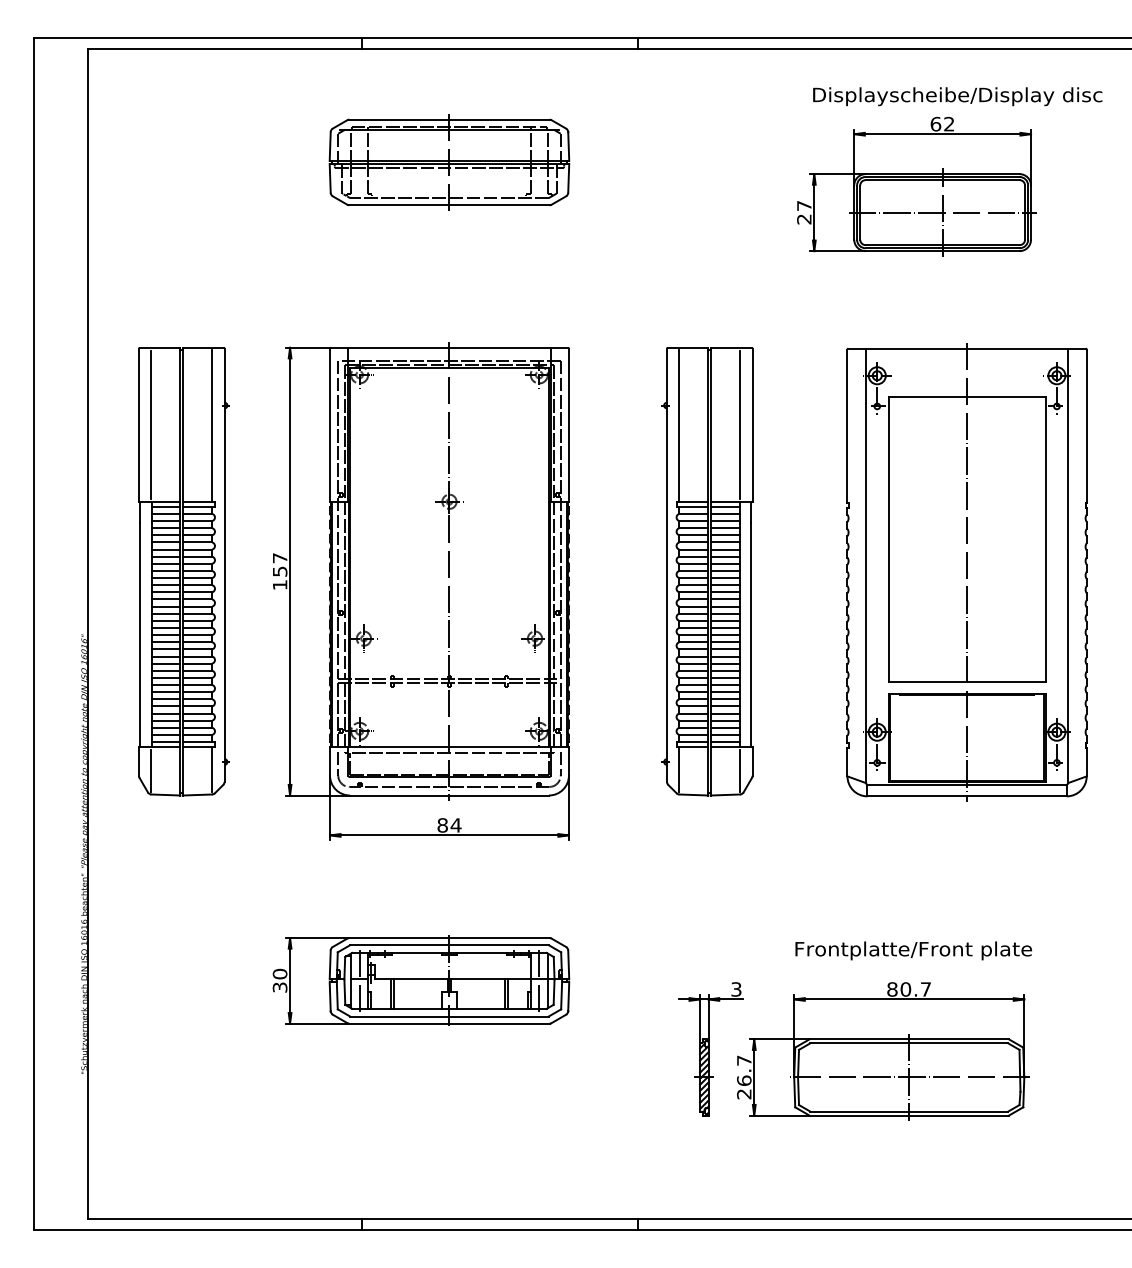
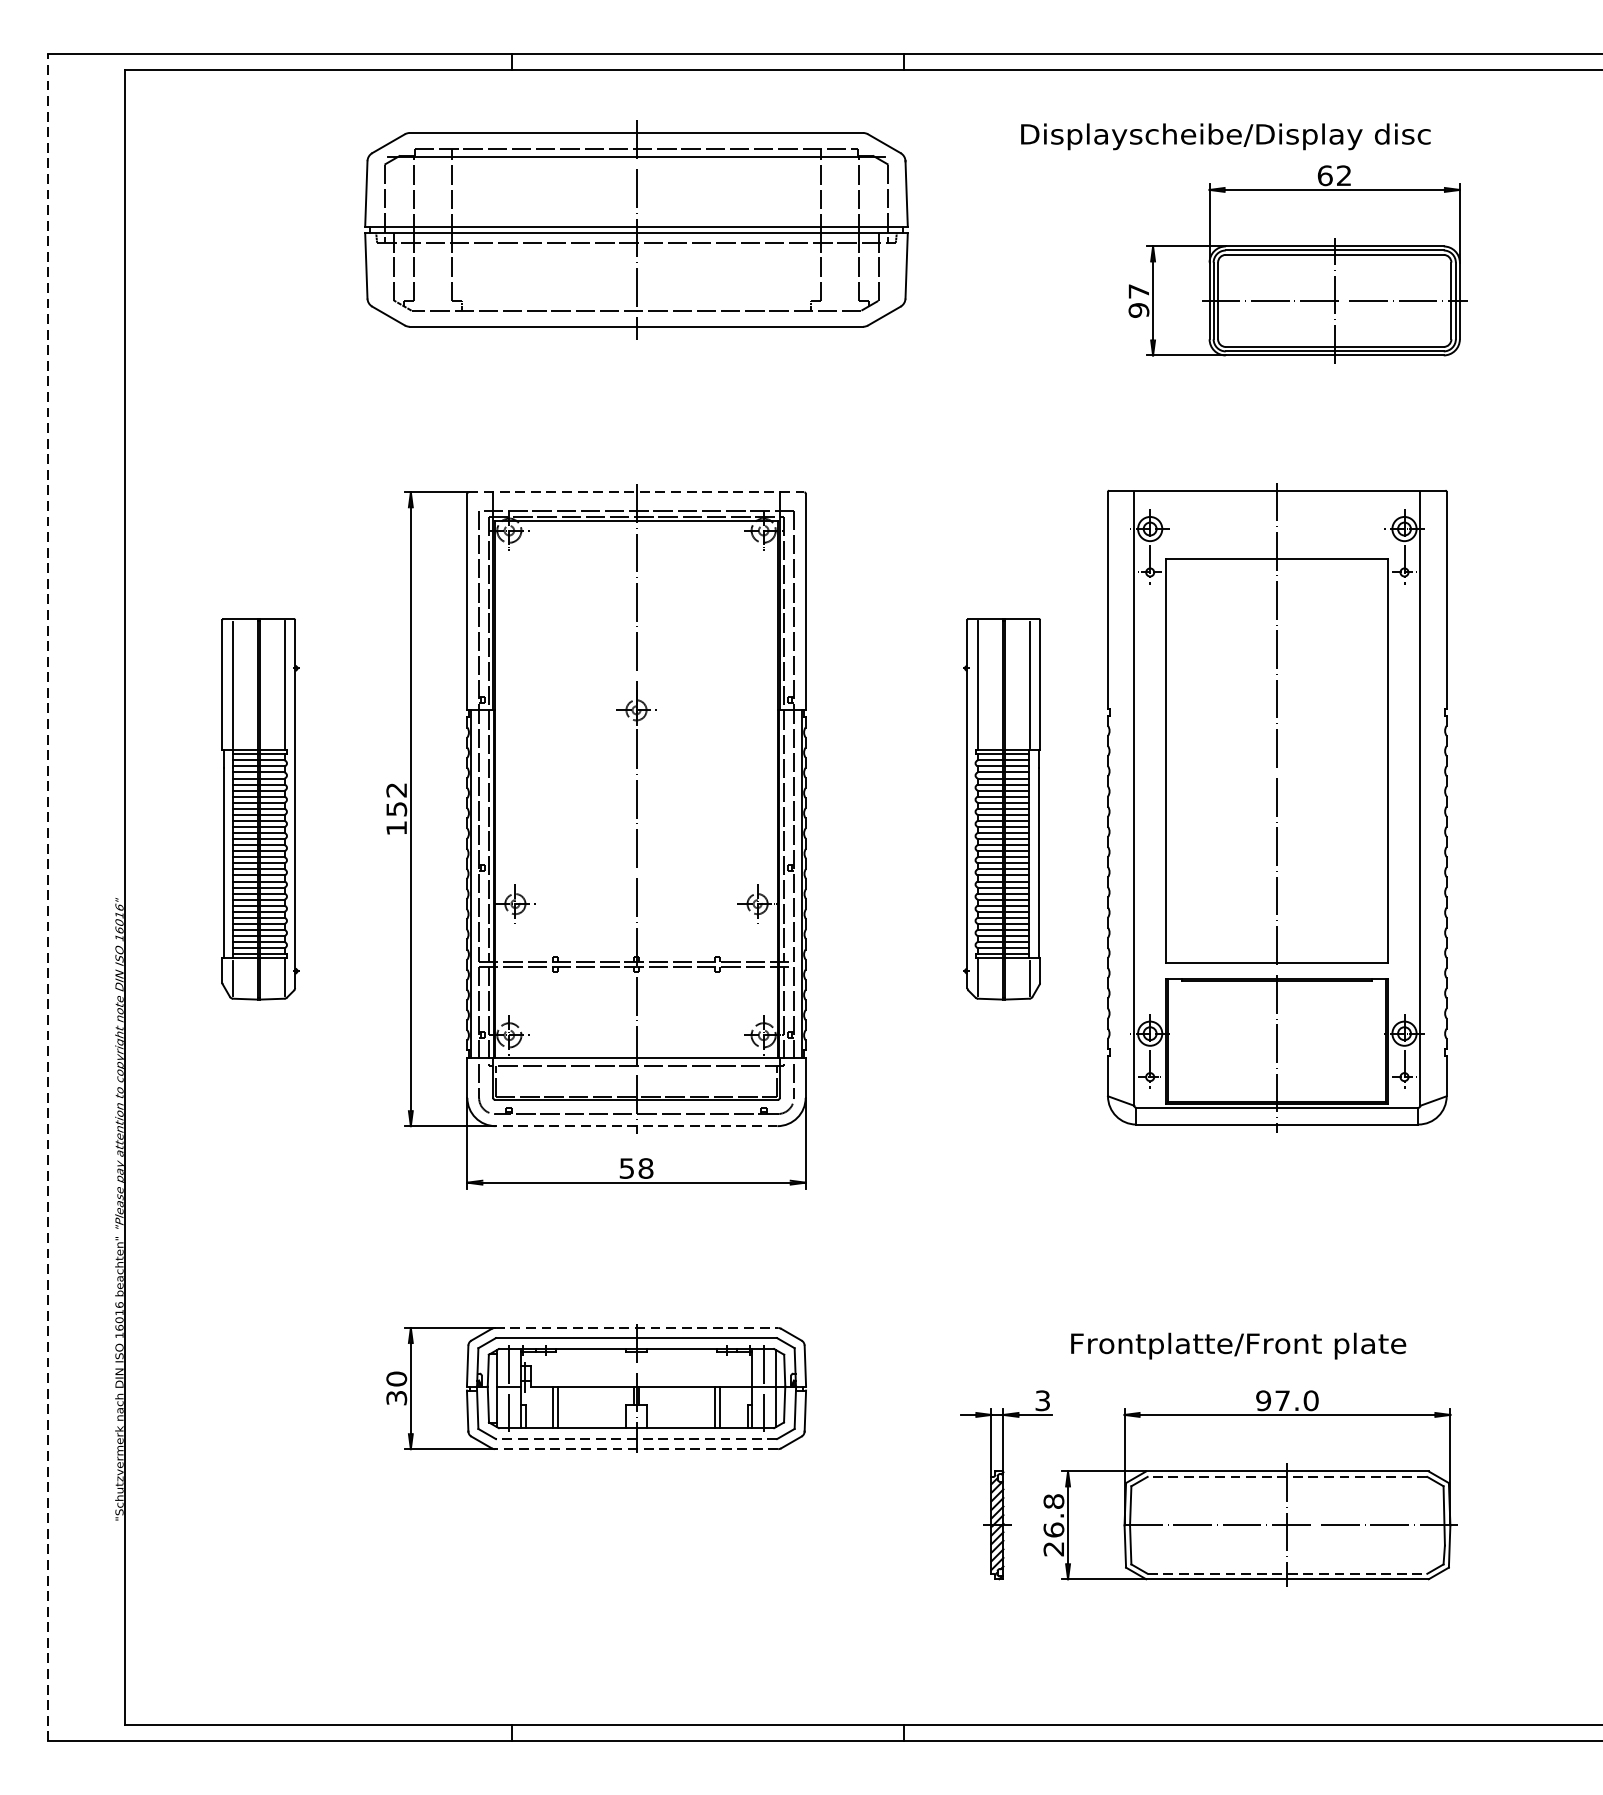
text: (957, 96) -> (1225, 136), moved
part: (449, 162) -> (636, 229), size x1.6
text: (804, 219) -> (1139, 310), 27 -> 97
line: (449, 347) -> (636, 491), solid -> dashed
text: (279, 558) -> (395, 790), 157 -> 152
part: (183, 571) -> (259, 809), size x0.6
part: (707, 571) -> (1001, 809), size x0.6
part: (966, 572) -> (1276, 807), moved
line: (33, 634) -> (47, 898), solid -> dashed
line: (449, 795) -> (636, 1126), solid -> dashed
text: (449, 825) -> (636, 1168), 84 -> 58
line: (449, 938) -> (636, 1328), solid -> dashed
text: (913, 950) -> (1238, 1345), moved
text: (909, 989) -> (1287, 1400), 80.7 -> 97.0
line: (448, 1016) -> (635, 1439), solid -> dashed
line: (448, 1023) -> (635, 1448), solid -> dashed
line: (909, 1043) -> (1287, 1477), solid -> dashed
text: (744, 1060) -> (1054, 1501), 26.7 -> 26.8
line: (909, 1111) -> (1287, 1573), solid -> dashed

